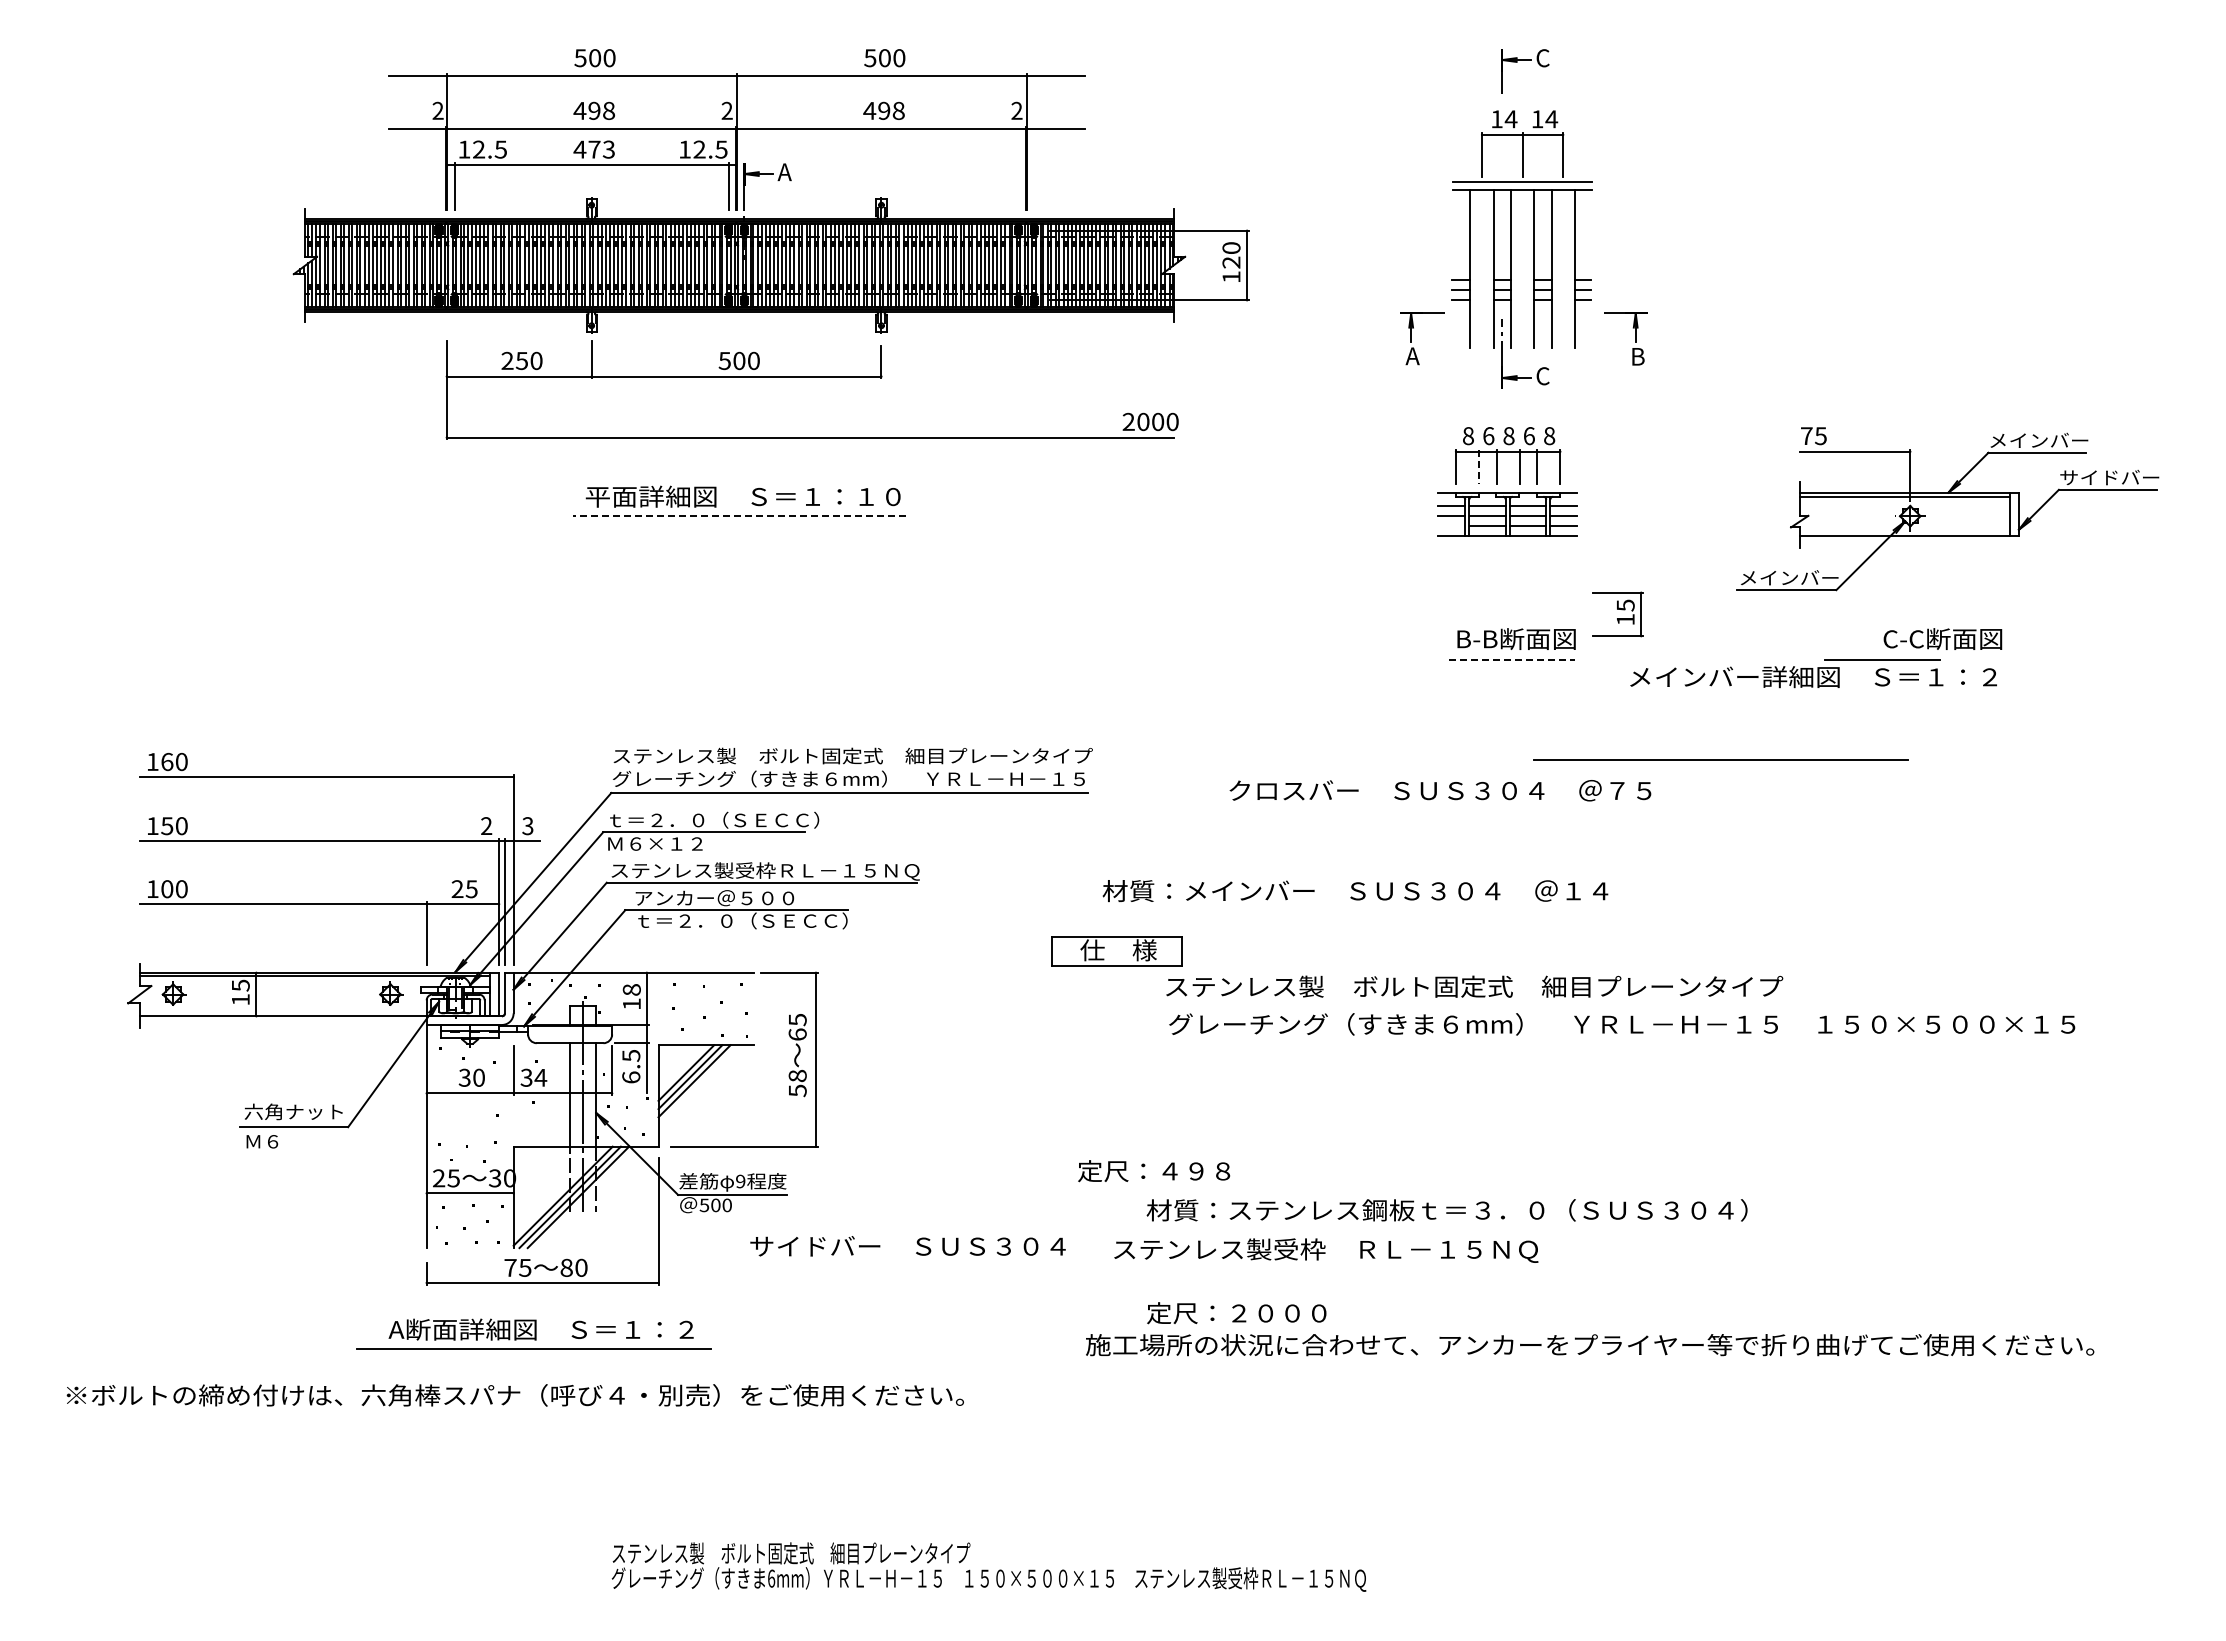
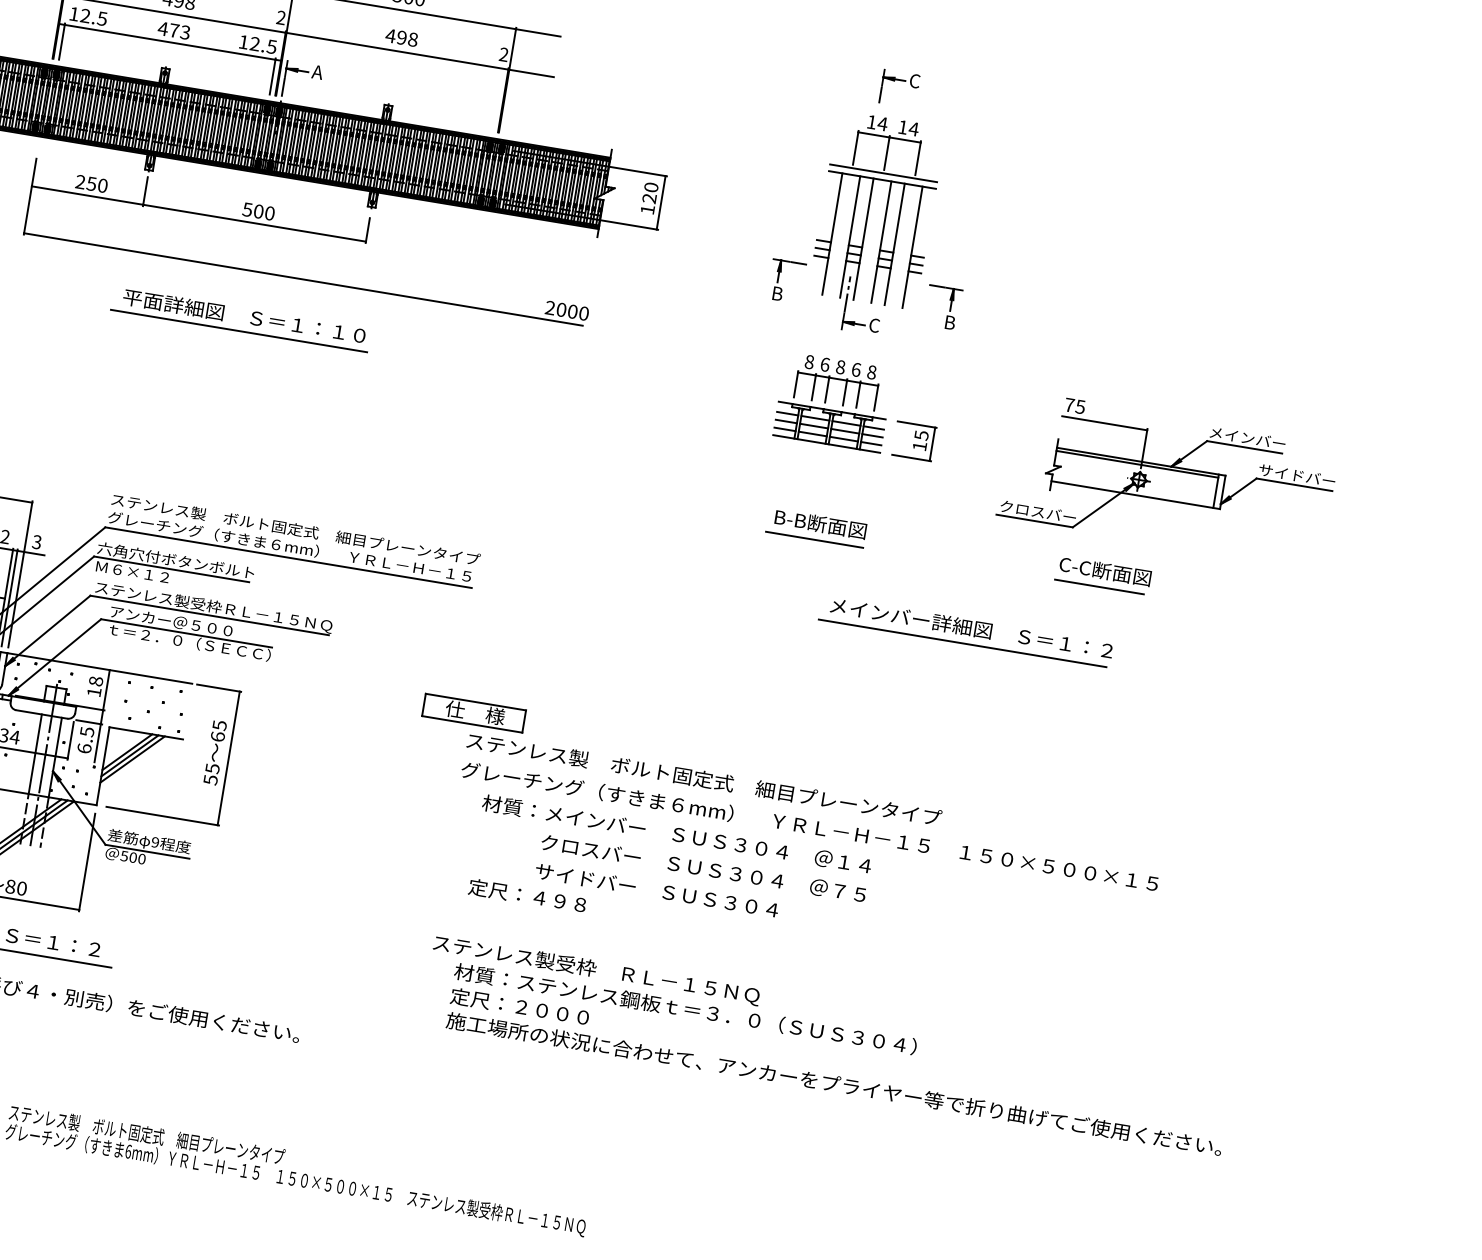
text: (1412, 356) -> (776, 293), A -> B
line: (1479, 467) -> (814, 387), dashed -> solid
line: (739, 516) -> (239, 331), dashed -> solid
line: (1451, 526) -> (785, 429), added
text: (1768, 577) -> (1022, 508), メインバー -> クロスバー
part: (1617, 614) -> (914, 441), moved
text: (1942, 638) -> (1105, 570), moved
line: (1512, 660) -> (814, 540), dashed -> solid
text: (1813, 677) -> (971, 628), moved
text: (1440, 790) -> (703, 868), moved
text: (712, 819) -> (179, 560), ｔ＝２．０（ＳＥＣＣ） -> 六角穴付ボタンボルト
text: (1355, 891) -> (676, 834), moved
text: (1474, 986) -> (704, 779), moved
text: (1622, 1024) -> (810, 826), moved
text: (797, 1075) -> (212, 768), 58 -> 55
text: (1154, 1171) -> (527, 896), moved
text: (1446, 1210) -> (685, 1009), moved
text: (907, 1246) -> (656, 890), moved
text: (1590, 1345) -> (834, 1084), moved

